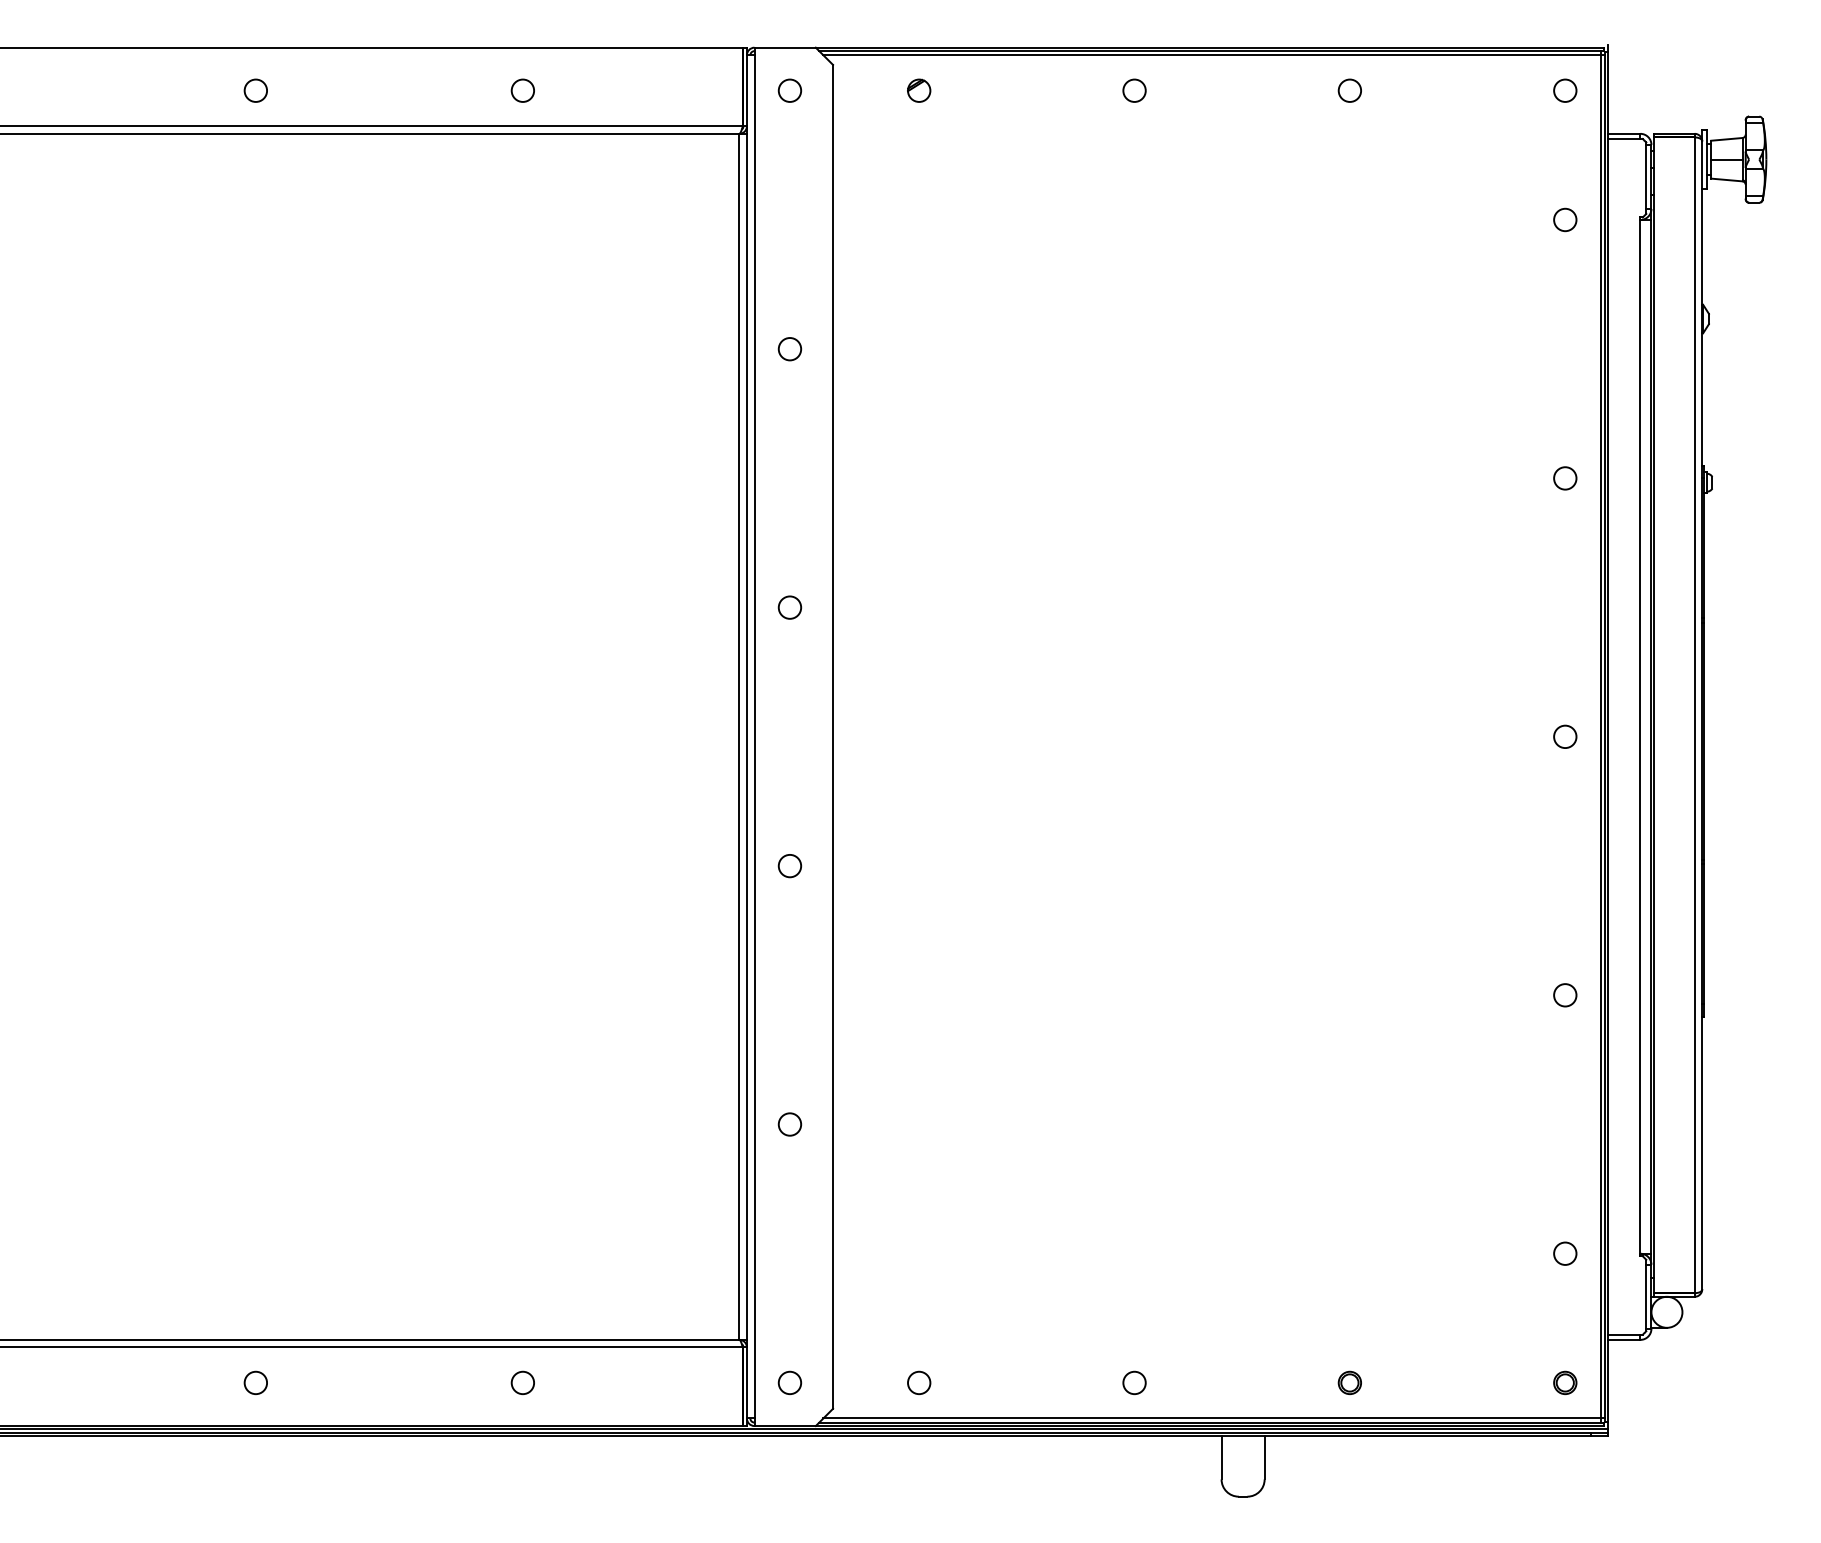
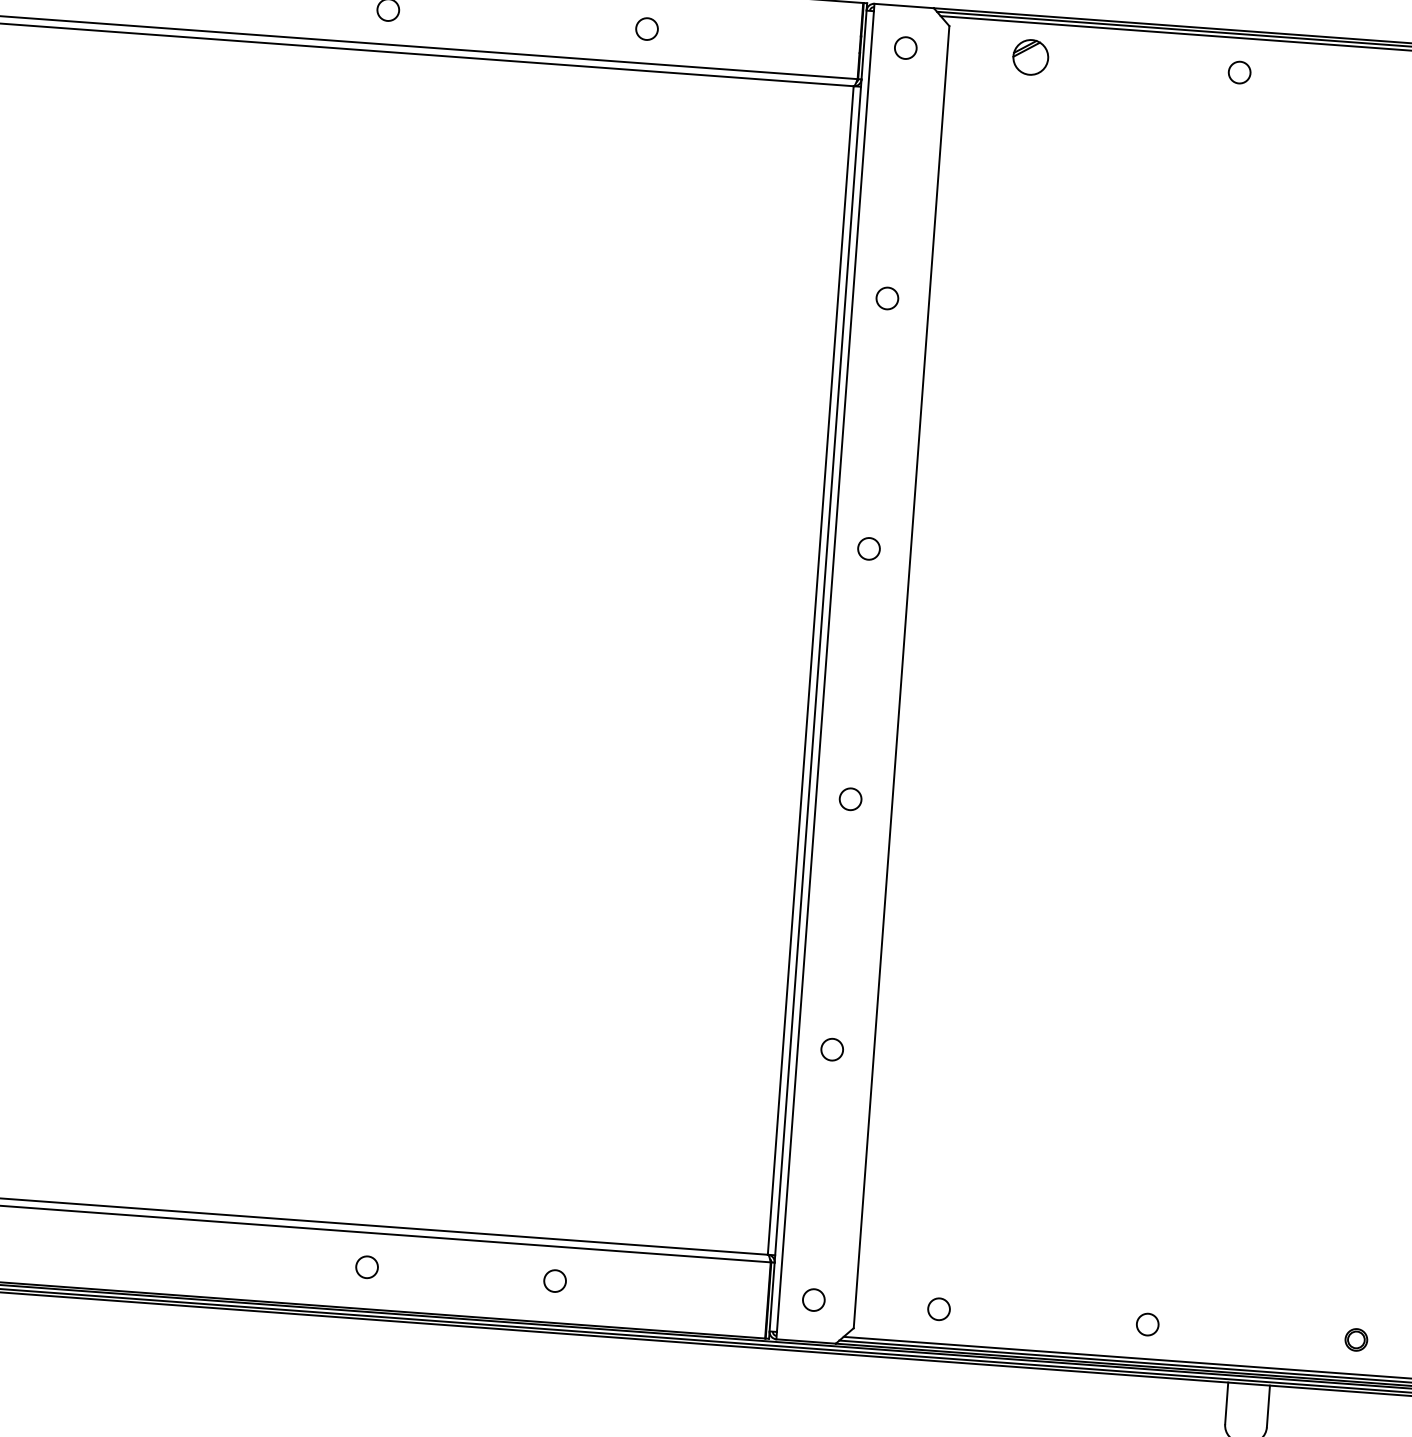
part: (919, 90) -> (1031, 57), size x1.6
circle: (255, 1382) -> (366, 1266), moved

